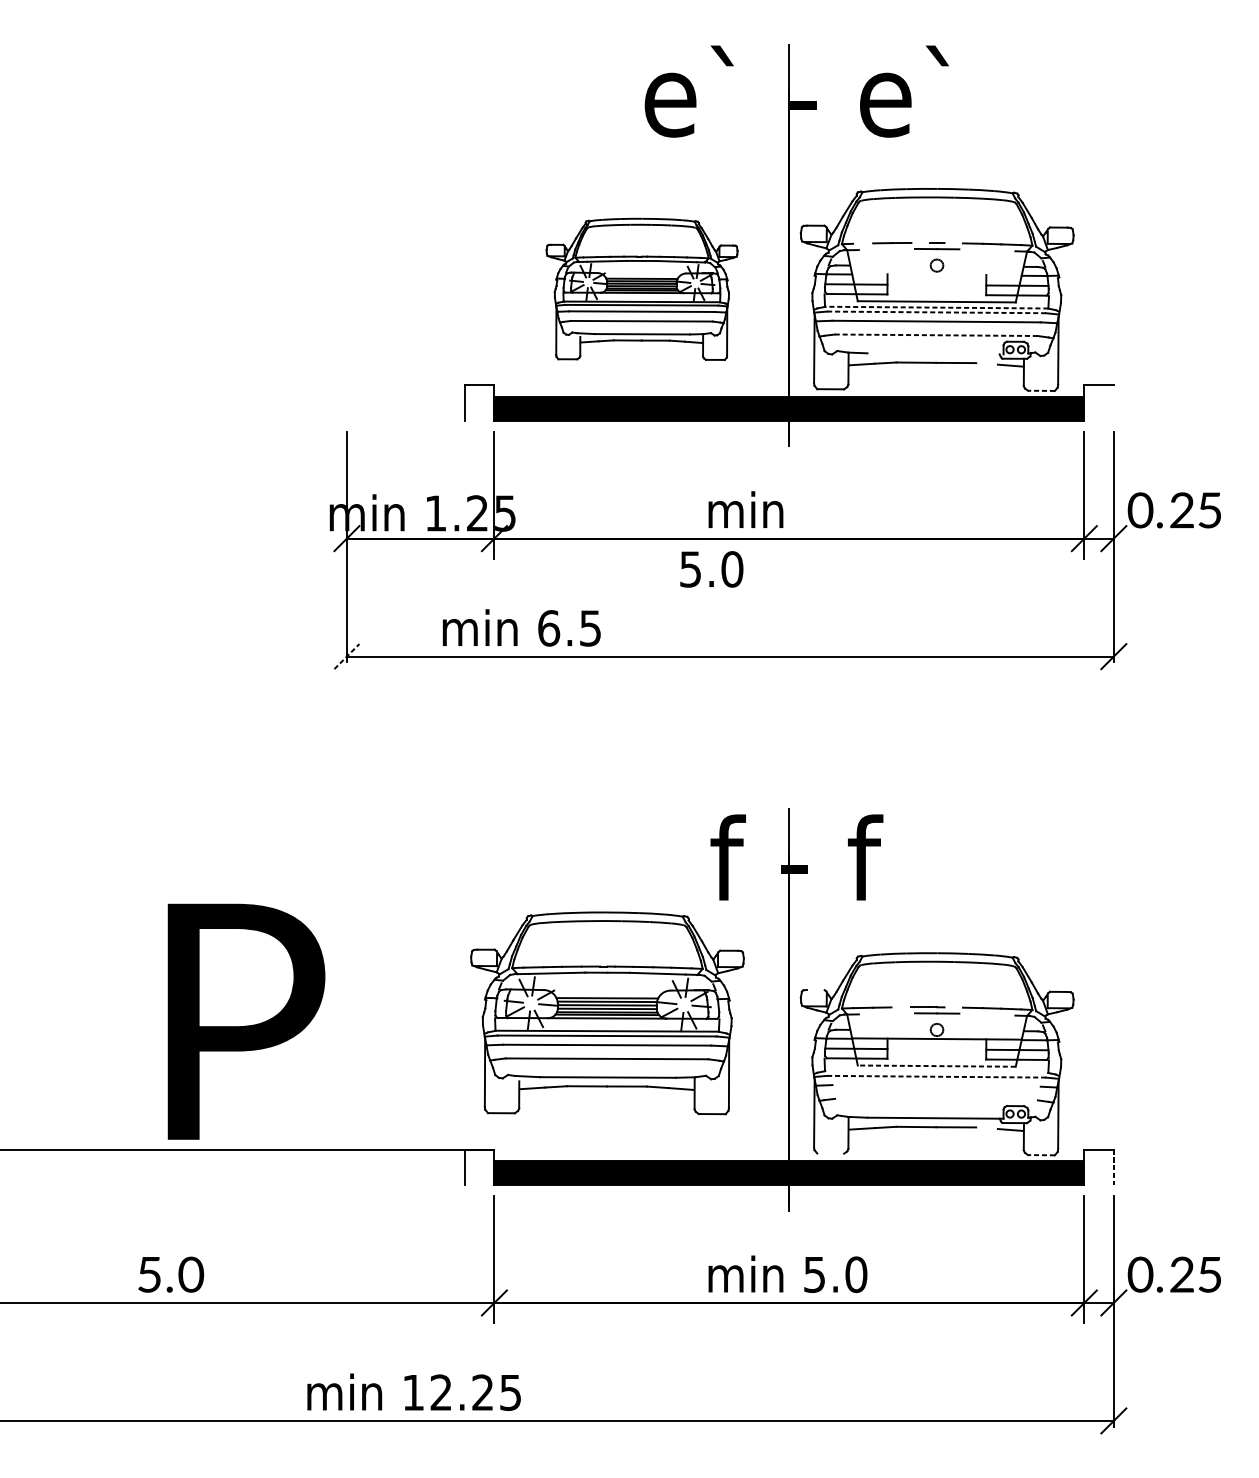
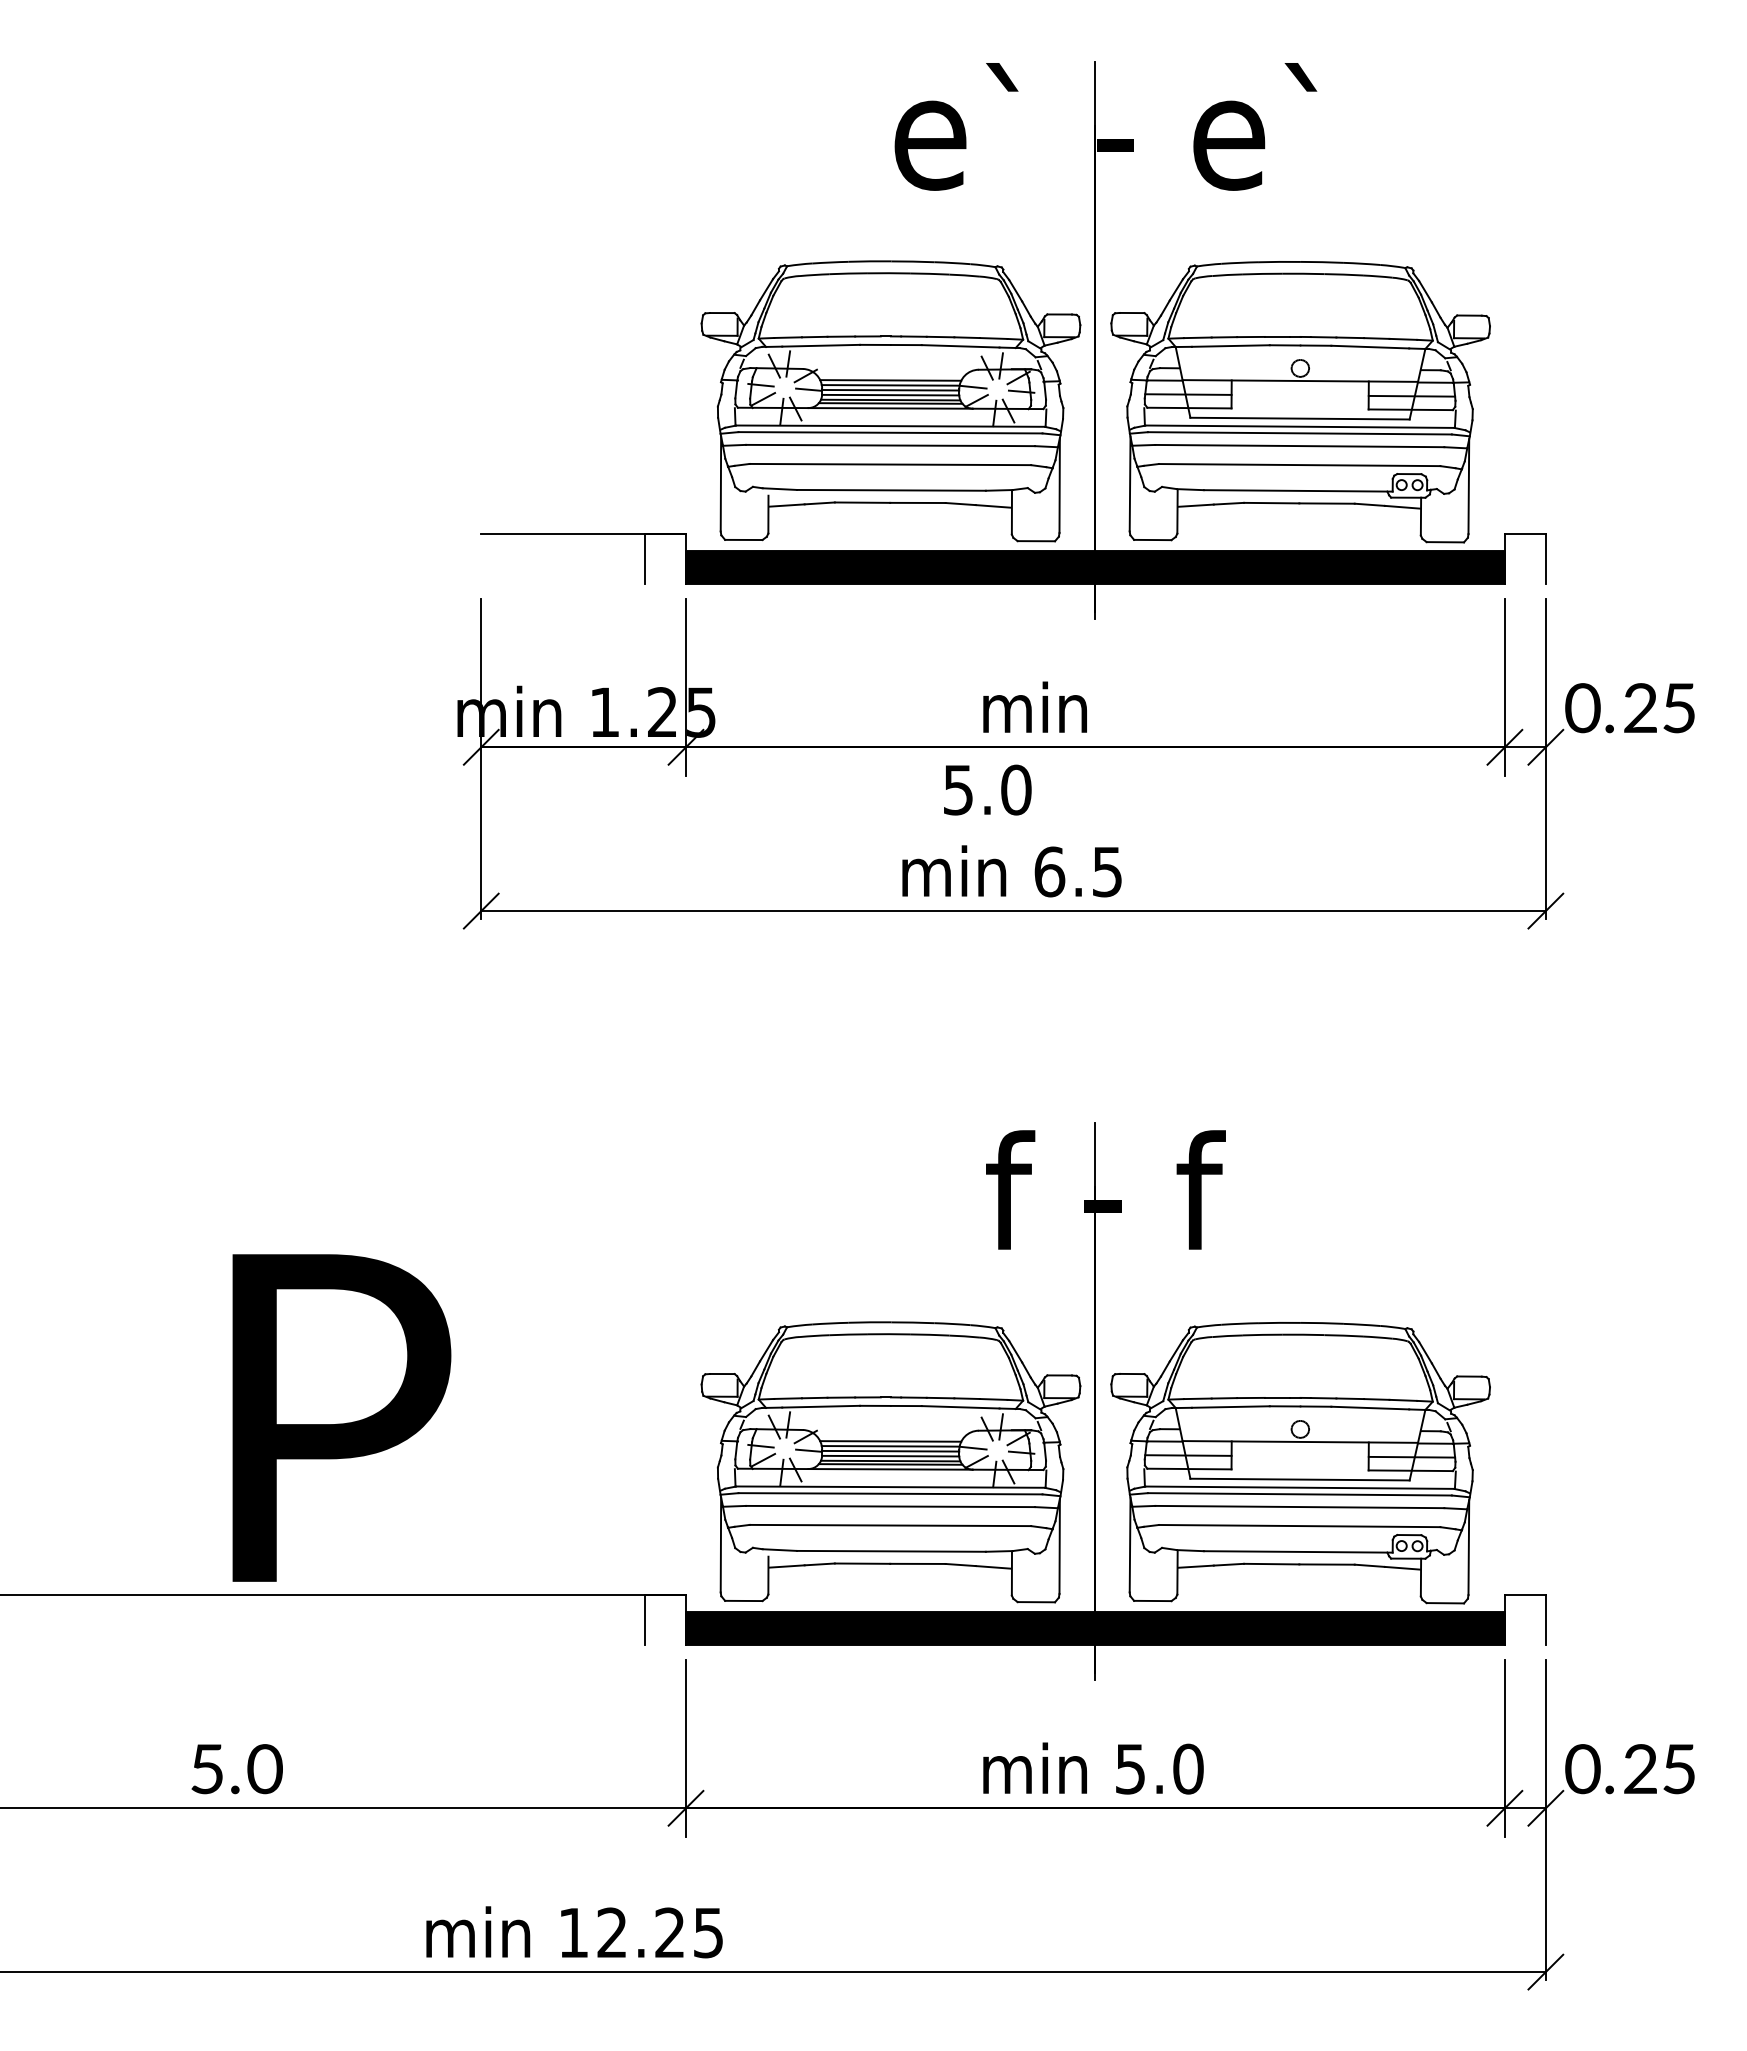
line: (920, 242) -> (1277, 336), added
line: (862, 243) -> (1197, 337), added
line: (953, 243) -> (1323, 337), added
line: (886, 249) -> (1230, 345), added
line: (987, 249) -> (1370, 346), added
line: (936, 274) -> (1299, 380), added
part: (641, 289) -> (890, 401), size x1.43
line: (936, 307) -> (1299, 426), dashed -> solid
line: (936, 312) -> (1299, 433), dashed -> solid
line: (936, 335) -> (1299, 465), dashed -> solid
line: (934, 353) -> (1297, 490), added
line: (986, 363) -> (1369, 504), added
line: (420, 385) -> (583, 534), added
line: (1041, 391) -> (1445, 542), dashed -> solid
line: (1113, 402) -> (1545, 558), added
text: (521, 628) -> (1011, 871), moved
line: (347, 656) -> (481, 911), dashed -> solid
line: (815, 989) -> (1131, 1373), added
line: (901, 1006) -> (1250, 1397), added
line: (953, 1007) -> (1323, 1398), added
part: (607, 1013) -> (890, 1462), moved
line: (886, 1013) -> (1230, 1406), added
line: (987, 1014) -> (1370, 1407), added
line: (937, 1066) -> (1300, 1479), dashed -> solid
line: (936, 1071) -> (1299, 1487), added
line: (936, 1076) -> (1299, 1494), dashed -> solid
line: (936, 1085) -> (1299, 1506), added
line: (936, 1099) -> (1299, 1525), added
line: (986, 1128) -> (1369, 1565), added
line: (830, 1153) -> (1152, 1600), added
line: (1041, 1155) -> (1445, 1603), dashed -> solid
line: (1113, 1166) -> (1545, 1619), dashed -> solid

